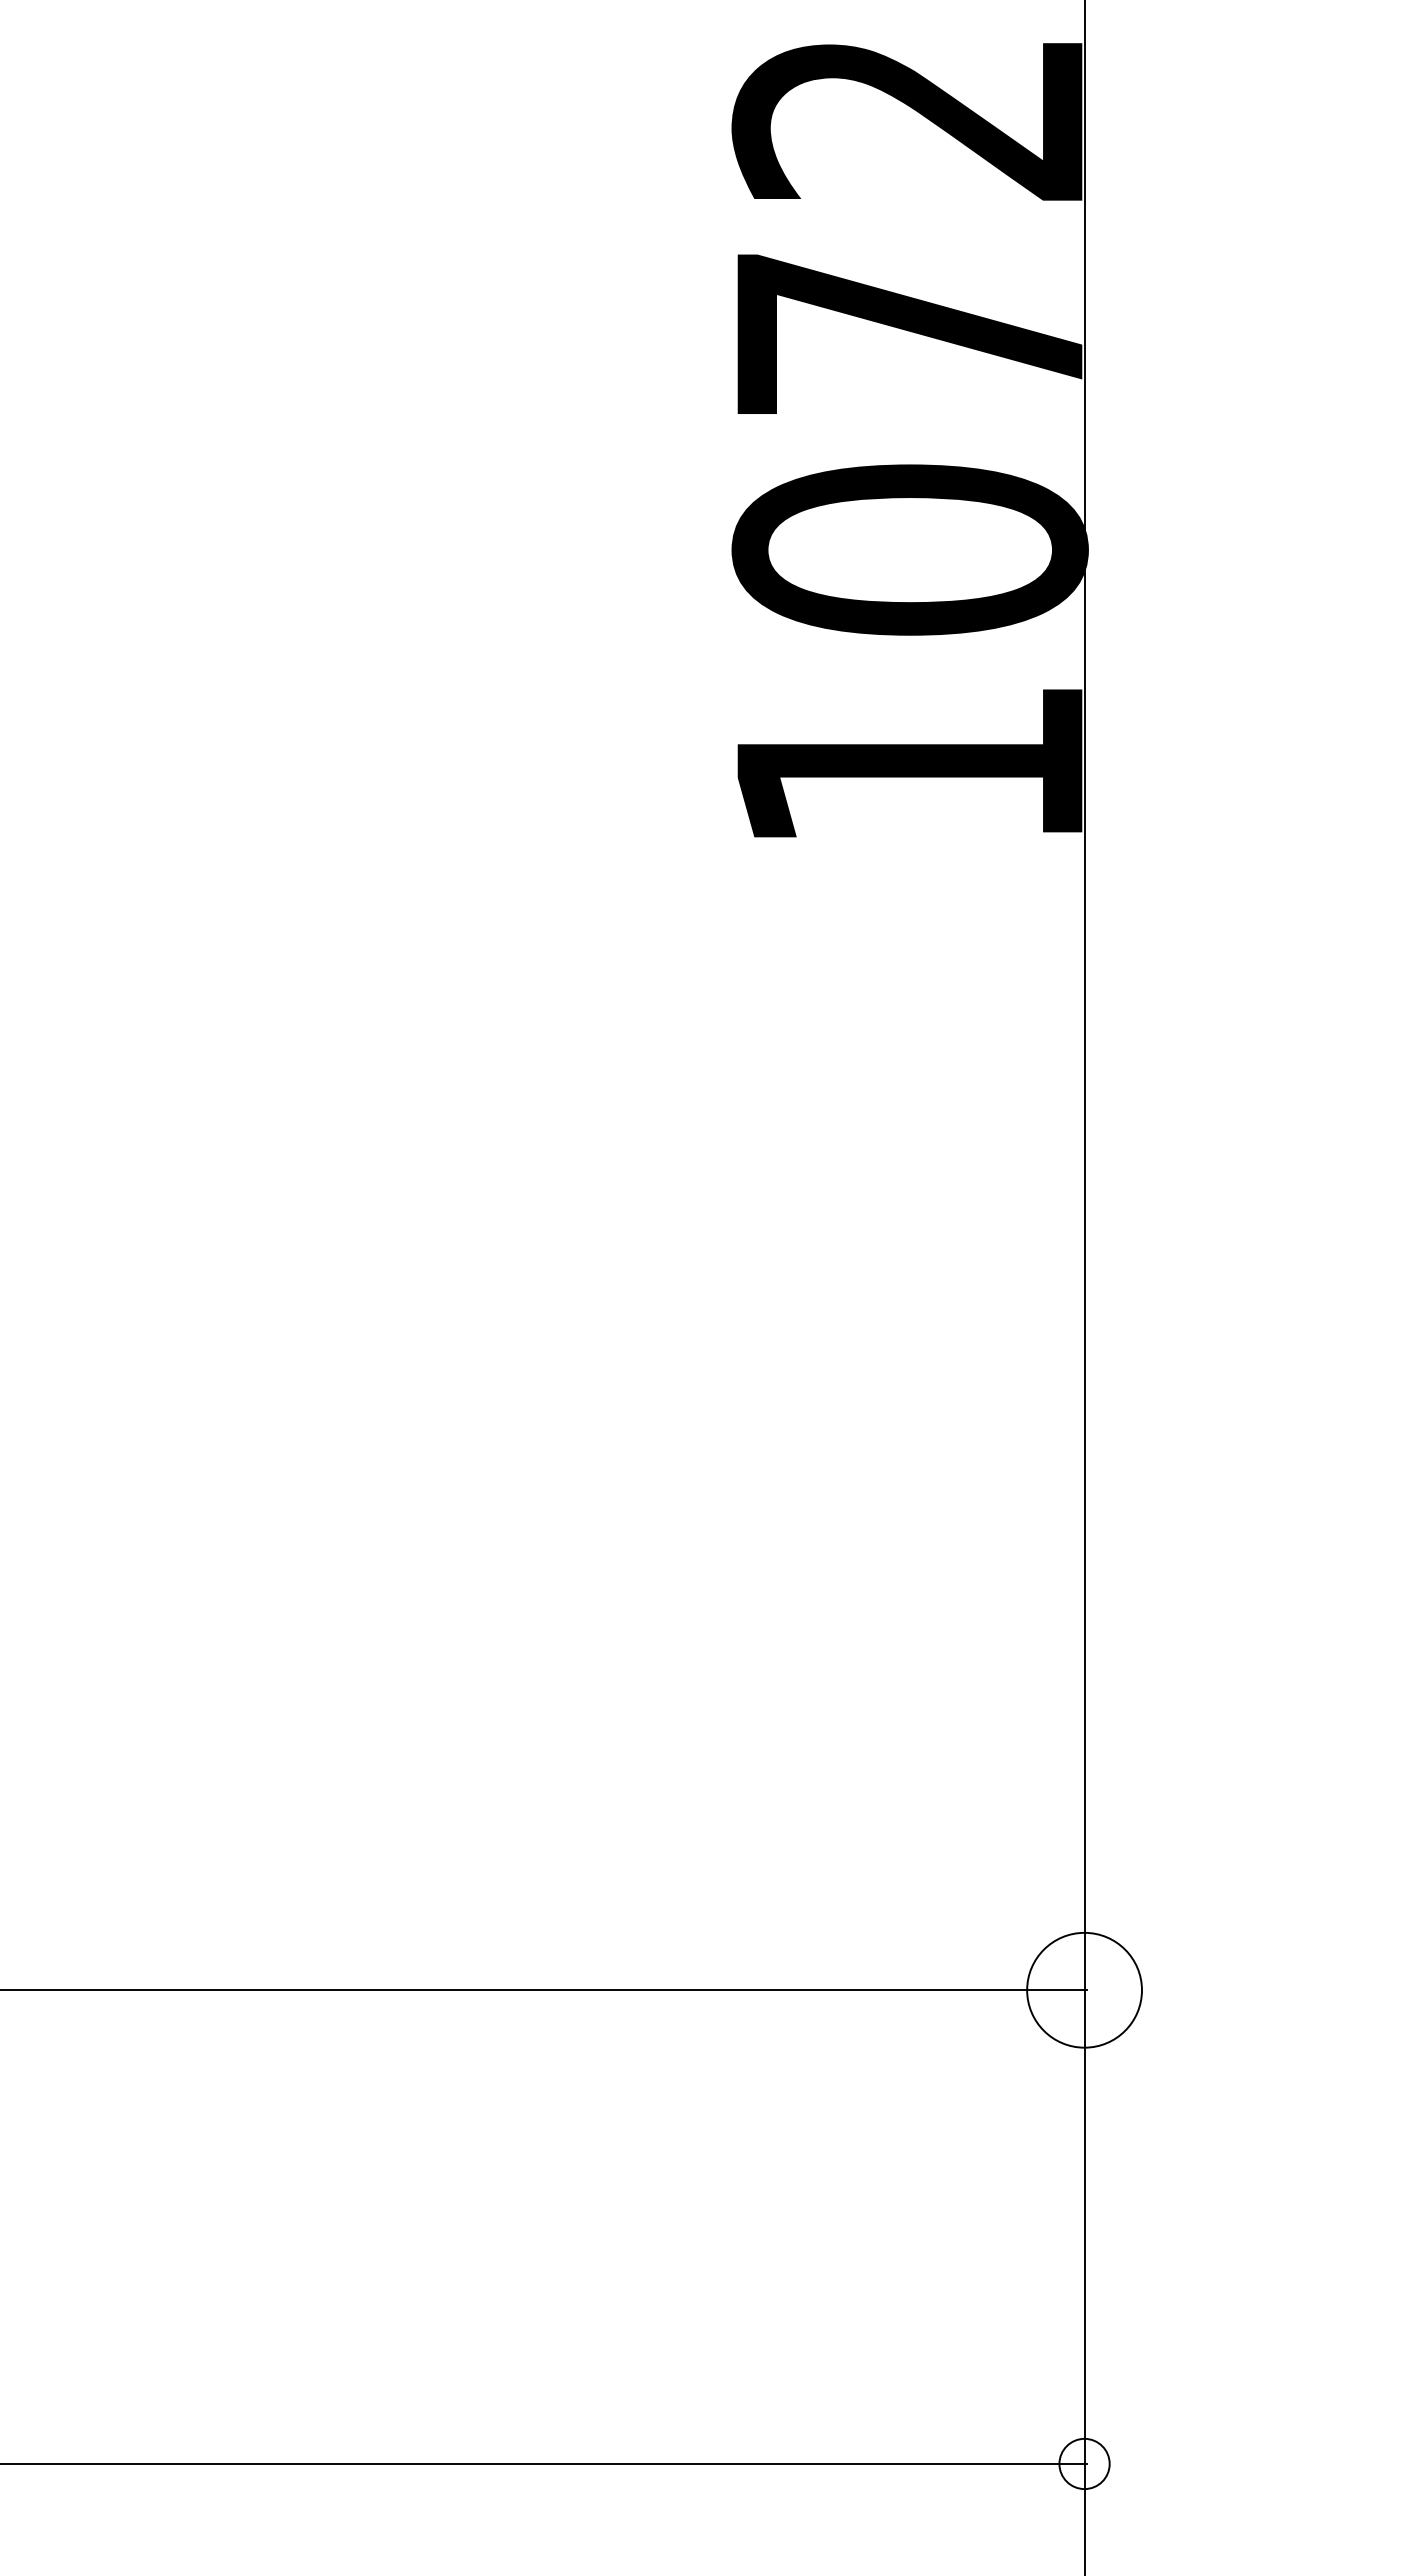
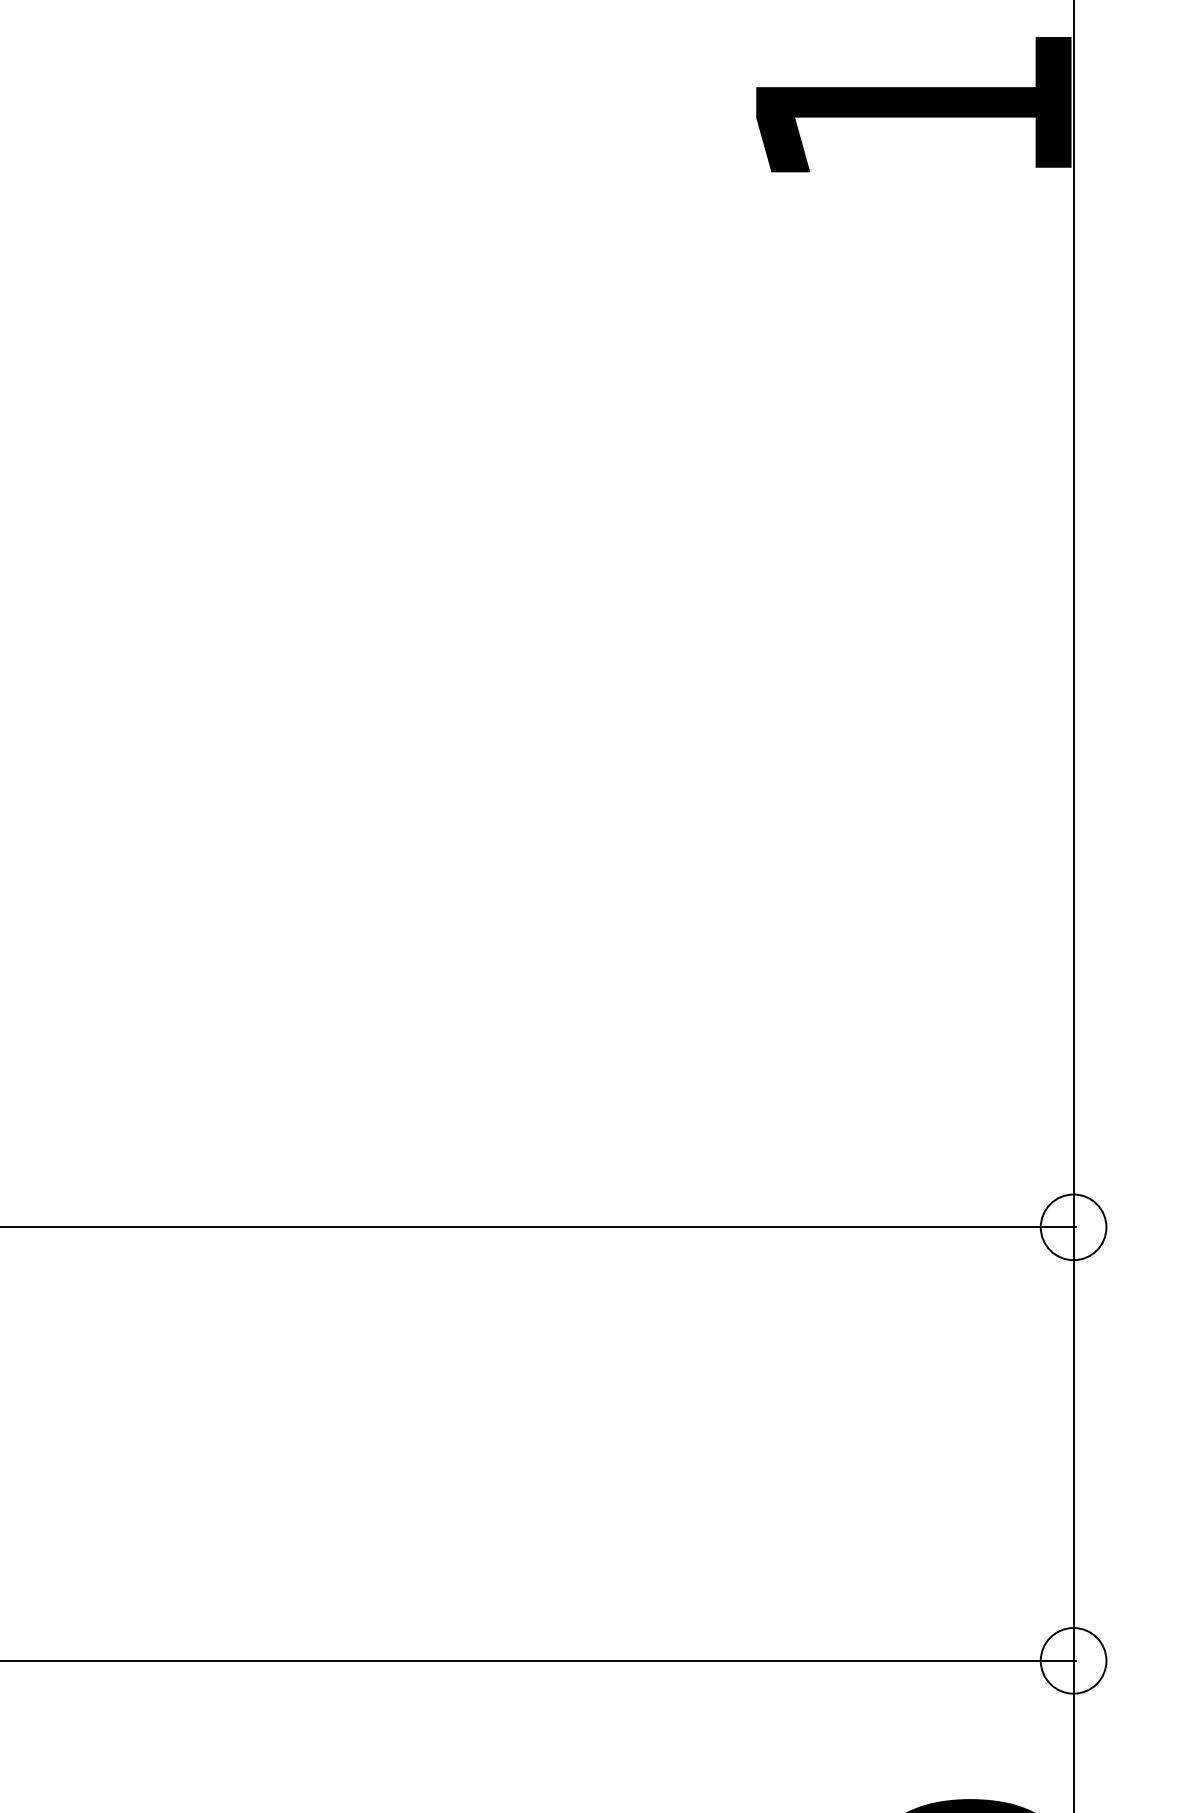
circle: (1084, 1990) -> (1073, 1227), size x0.62
circle: (1084, 2463) -> (1073, 1660), size x1.43

